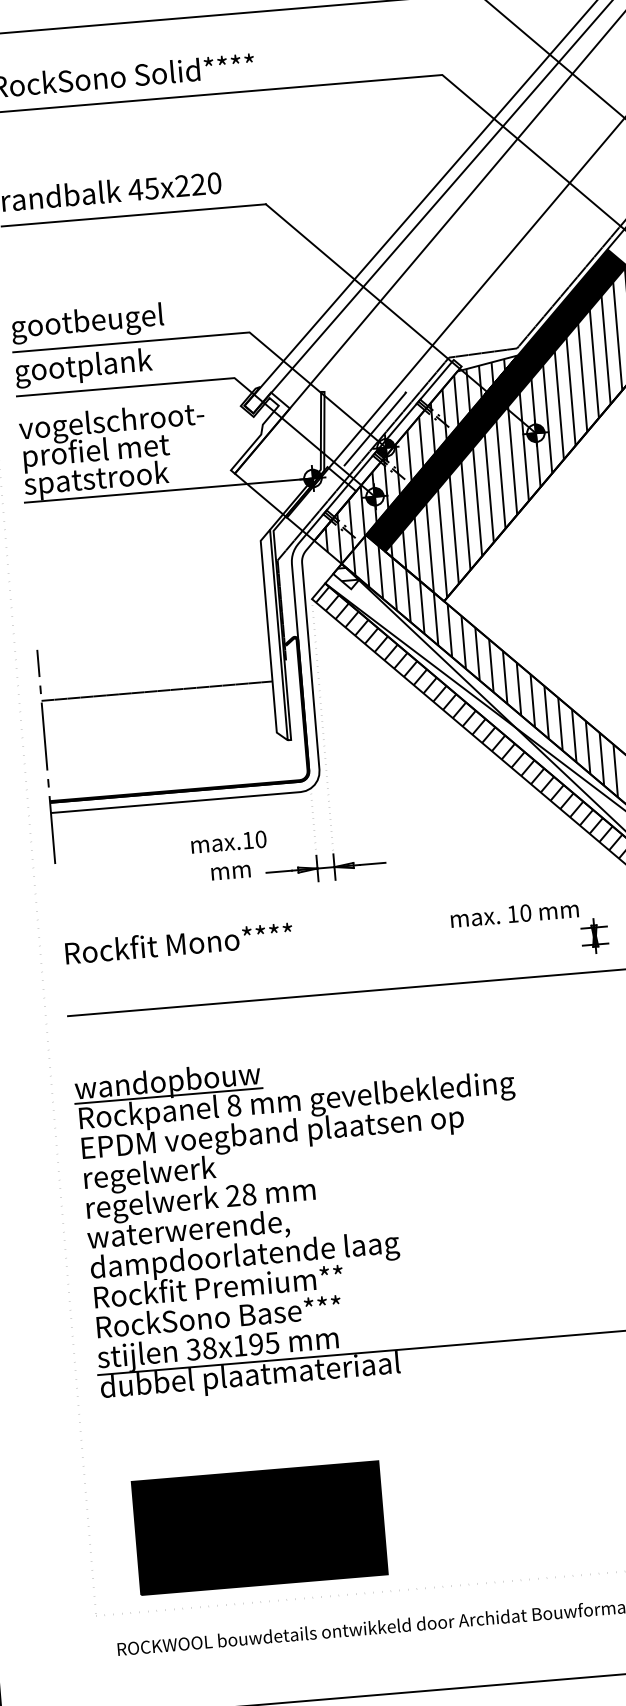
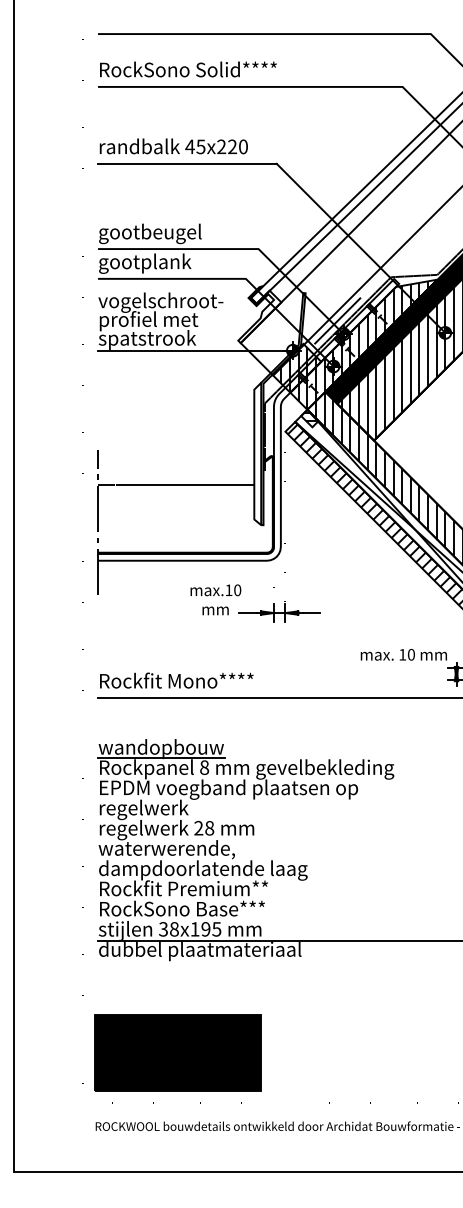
hatch: (316, 506) -> (293, 369), added
text: (178, 943) -> (176, 680), moved
part: (259, 1527) -> (177, 1052), moved

